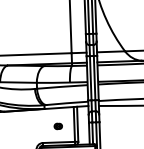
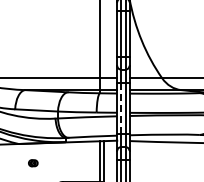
line: (91, 78) -> (121, 108), solid -> dashed
part: (58, 126) -> (33, 163), moved

